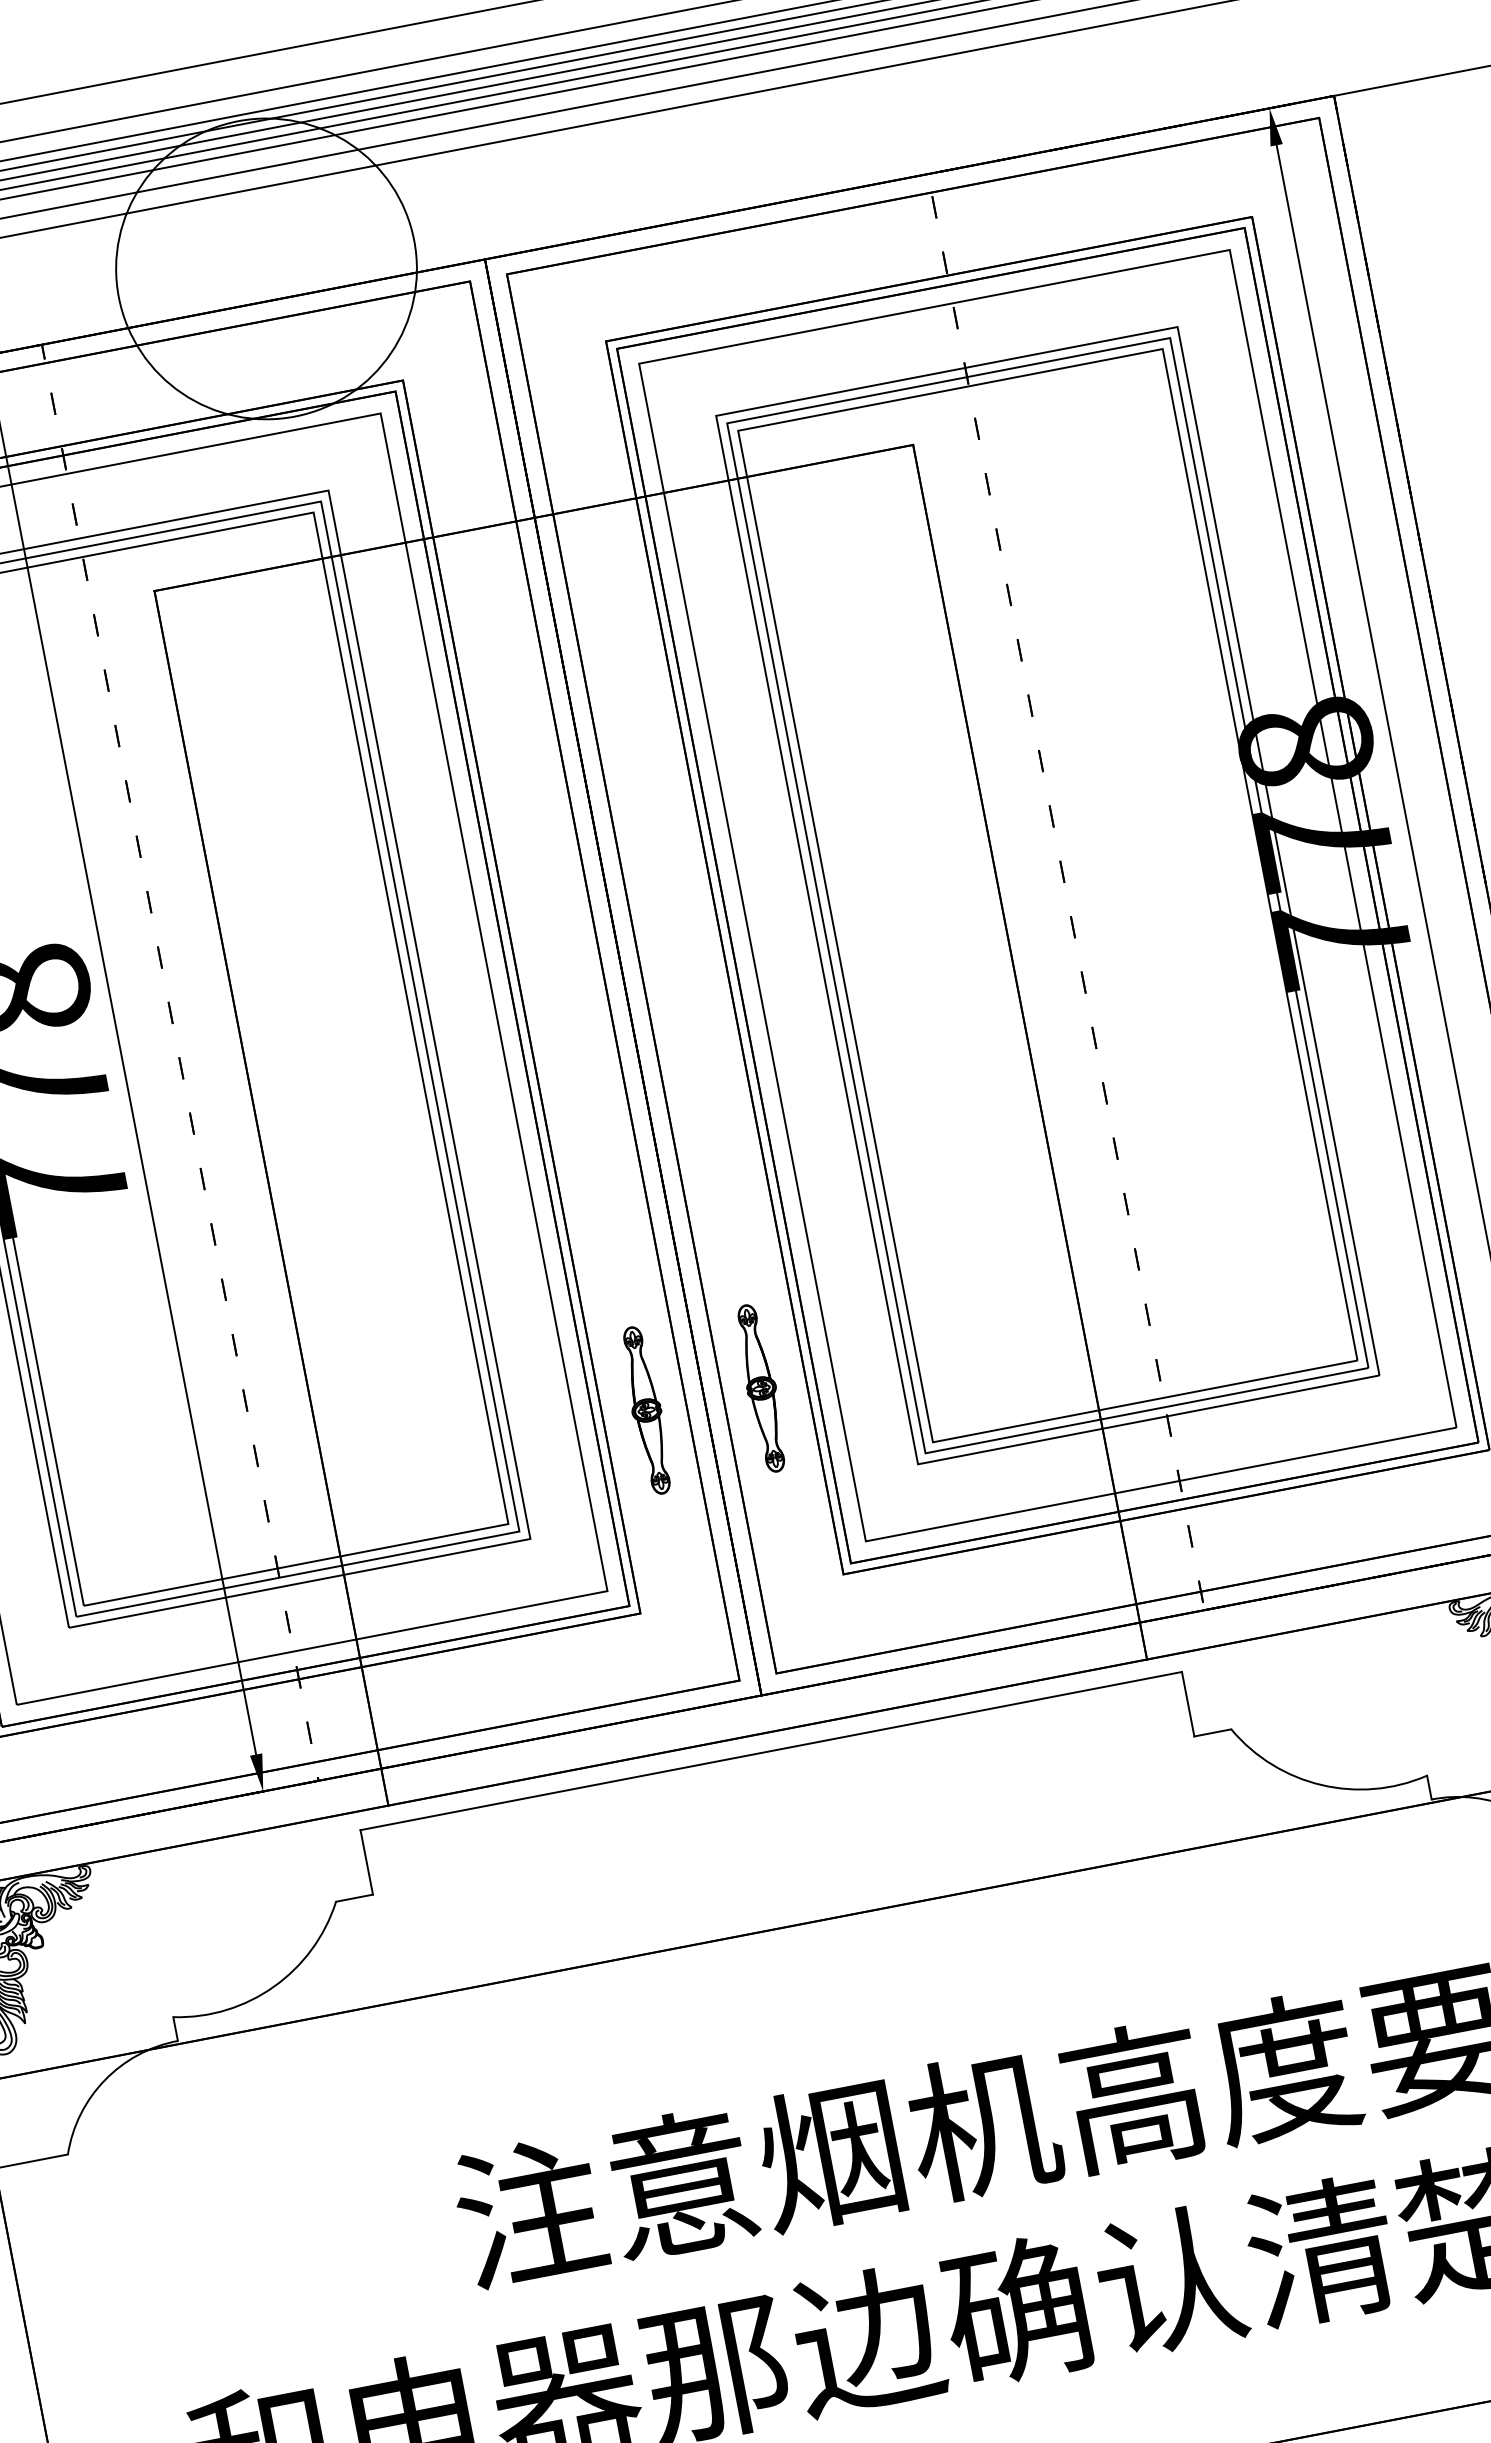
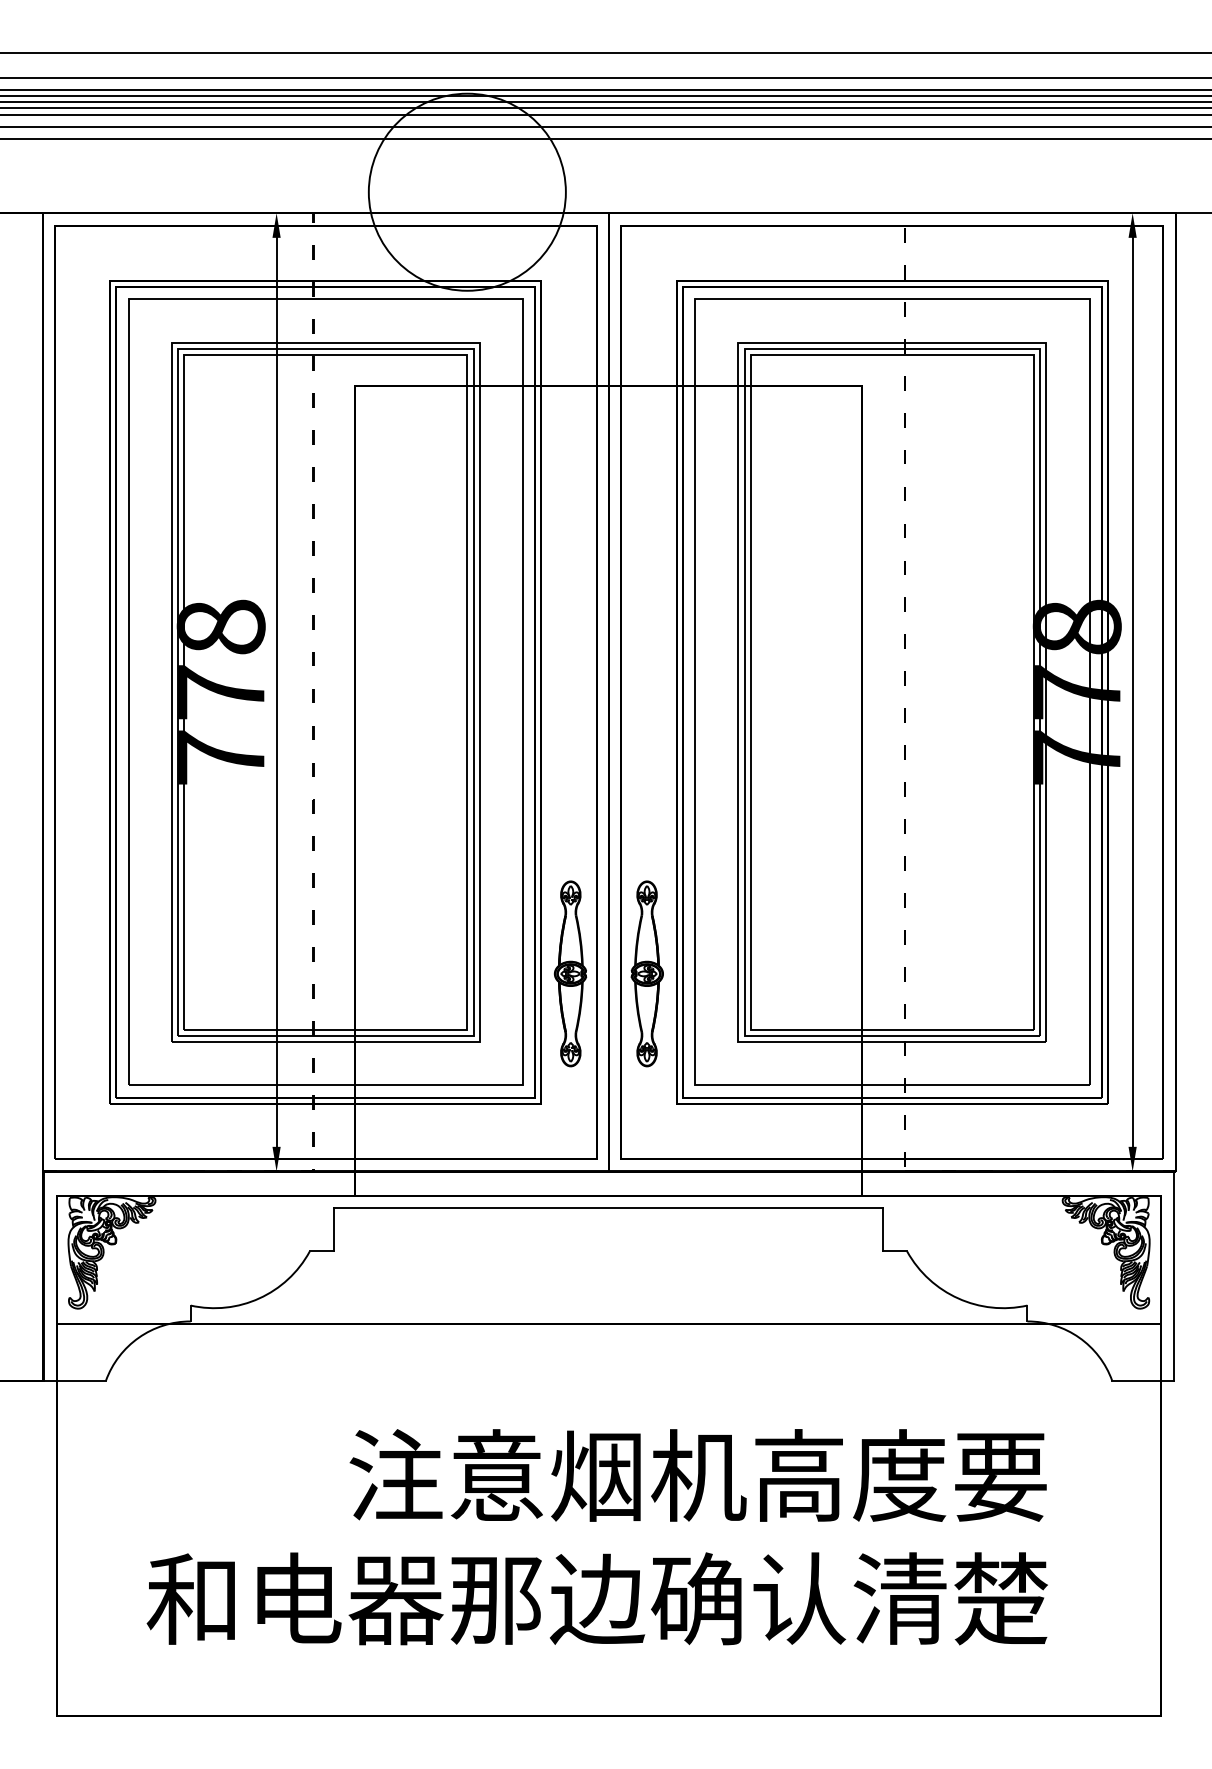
part: (760, 1387) -> (646, 973), size x1.67
part: (646, 1409) -> (570, 973), size x1.67

